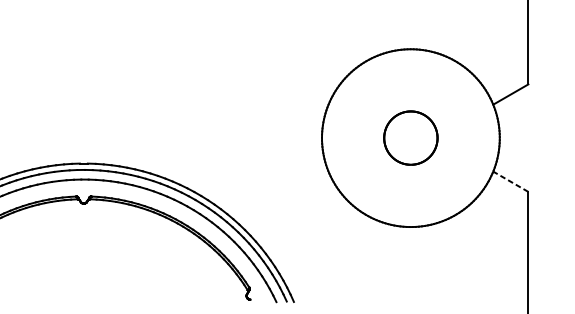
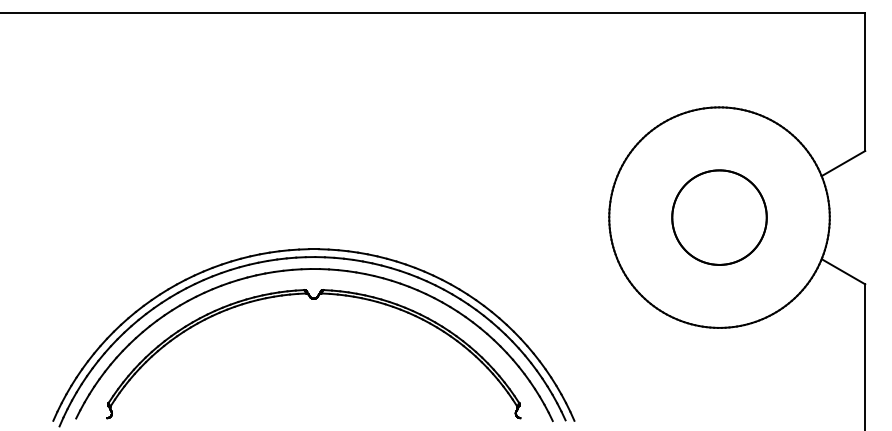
part: (410, 138) -> (719, 217), size x1.43
line: (510, 181) -> (843, 271), dashed -> solid

